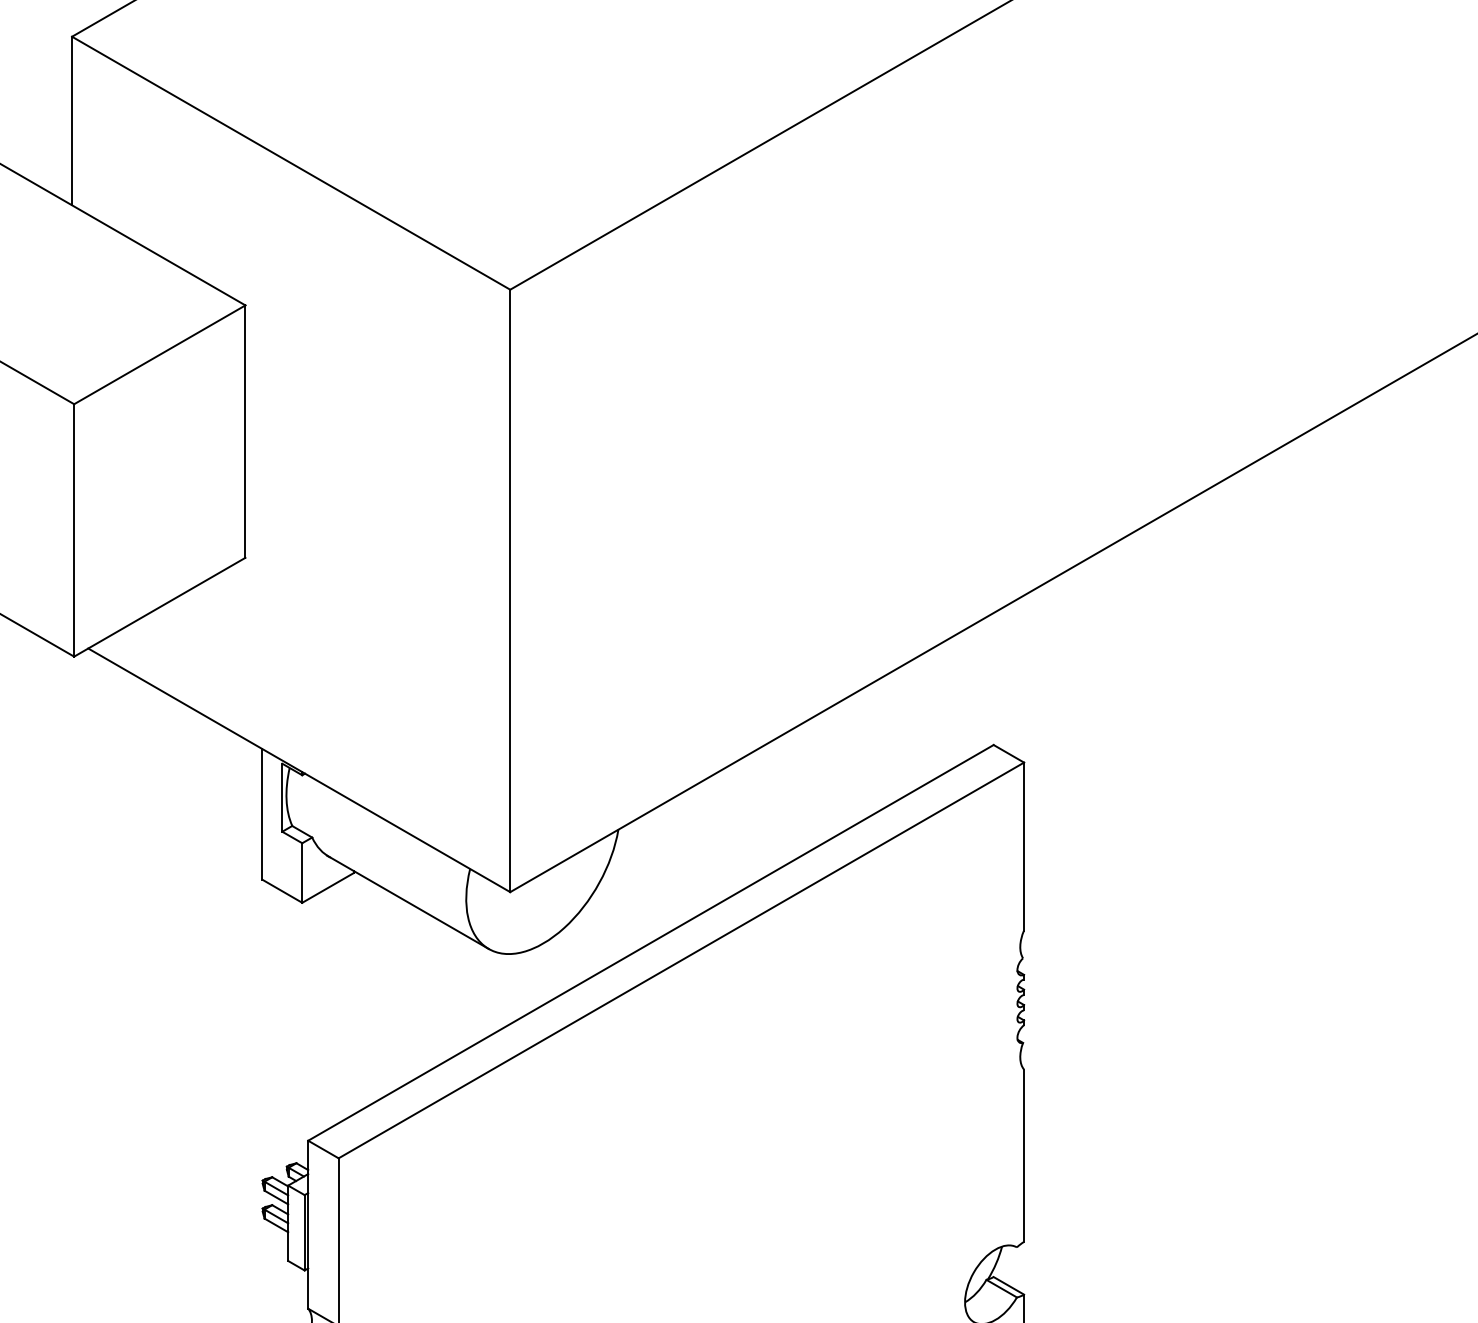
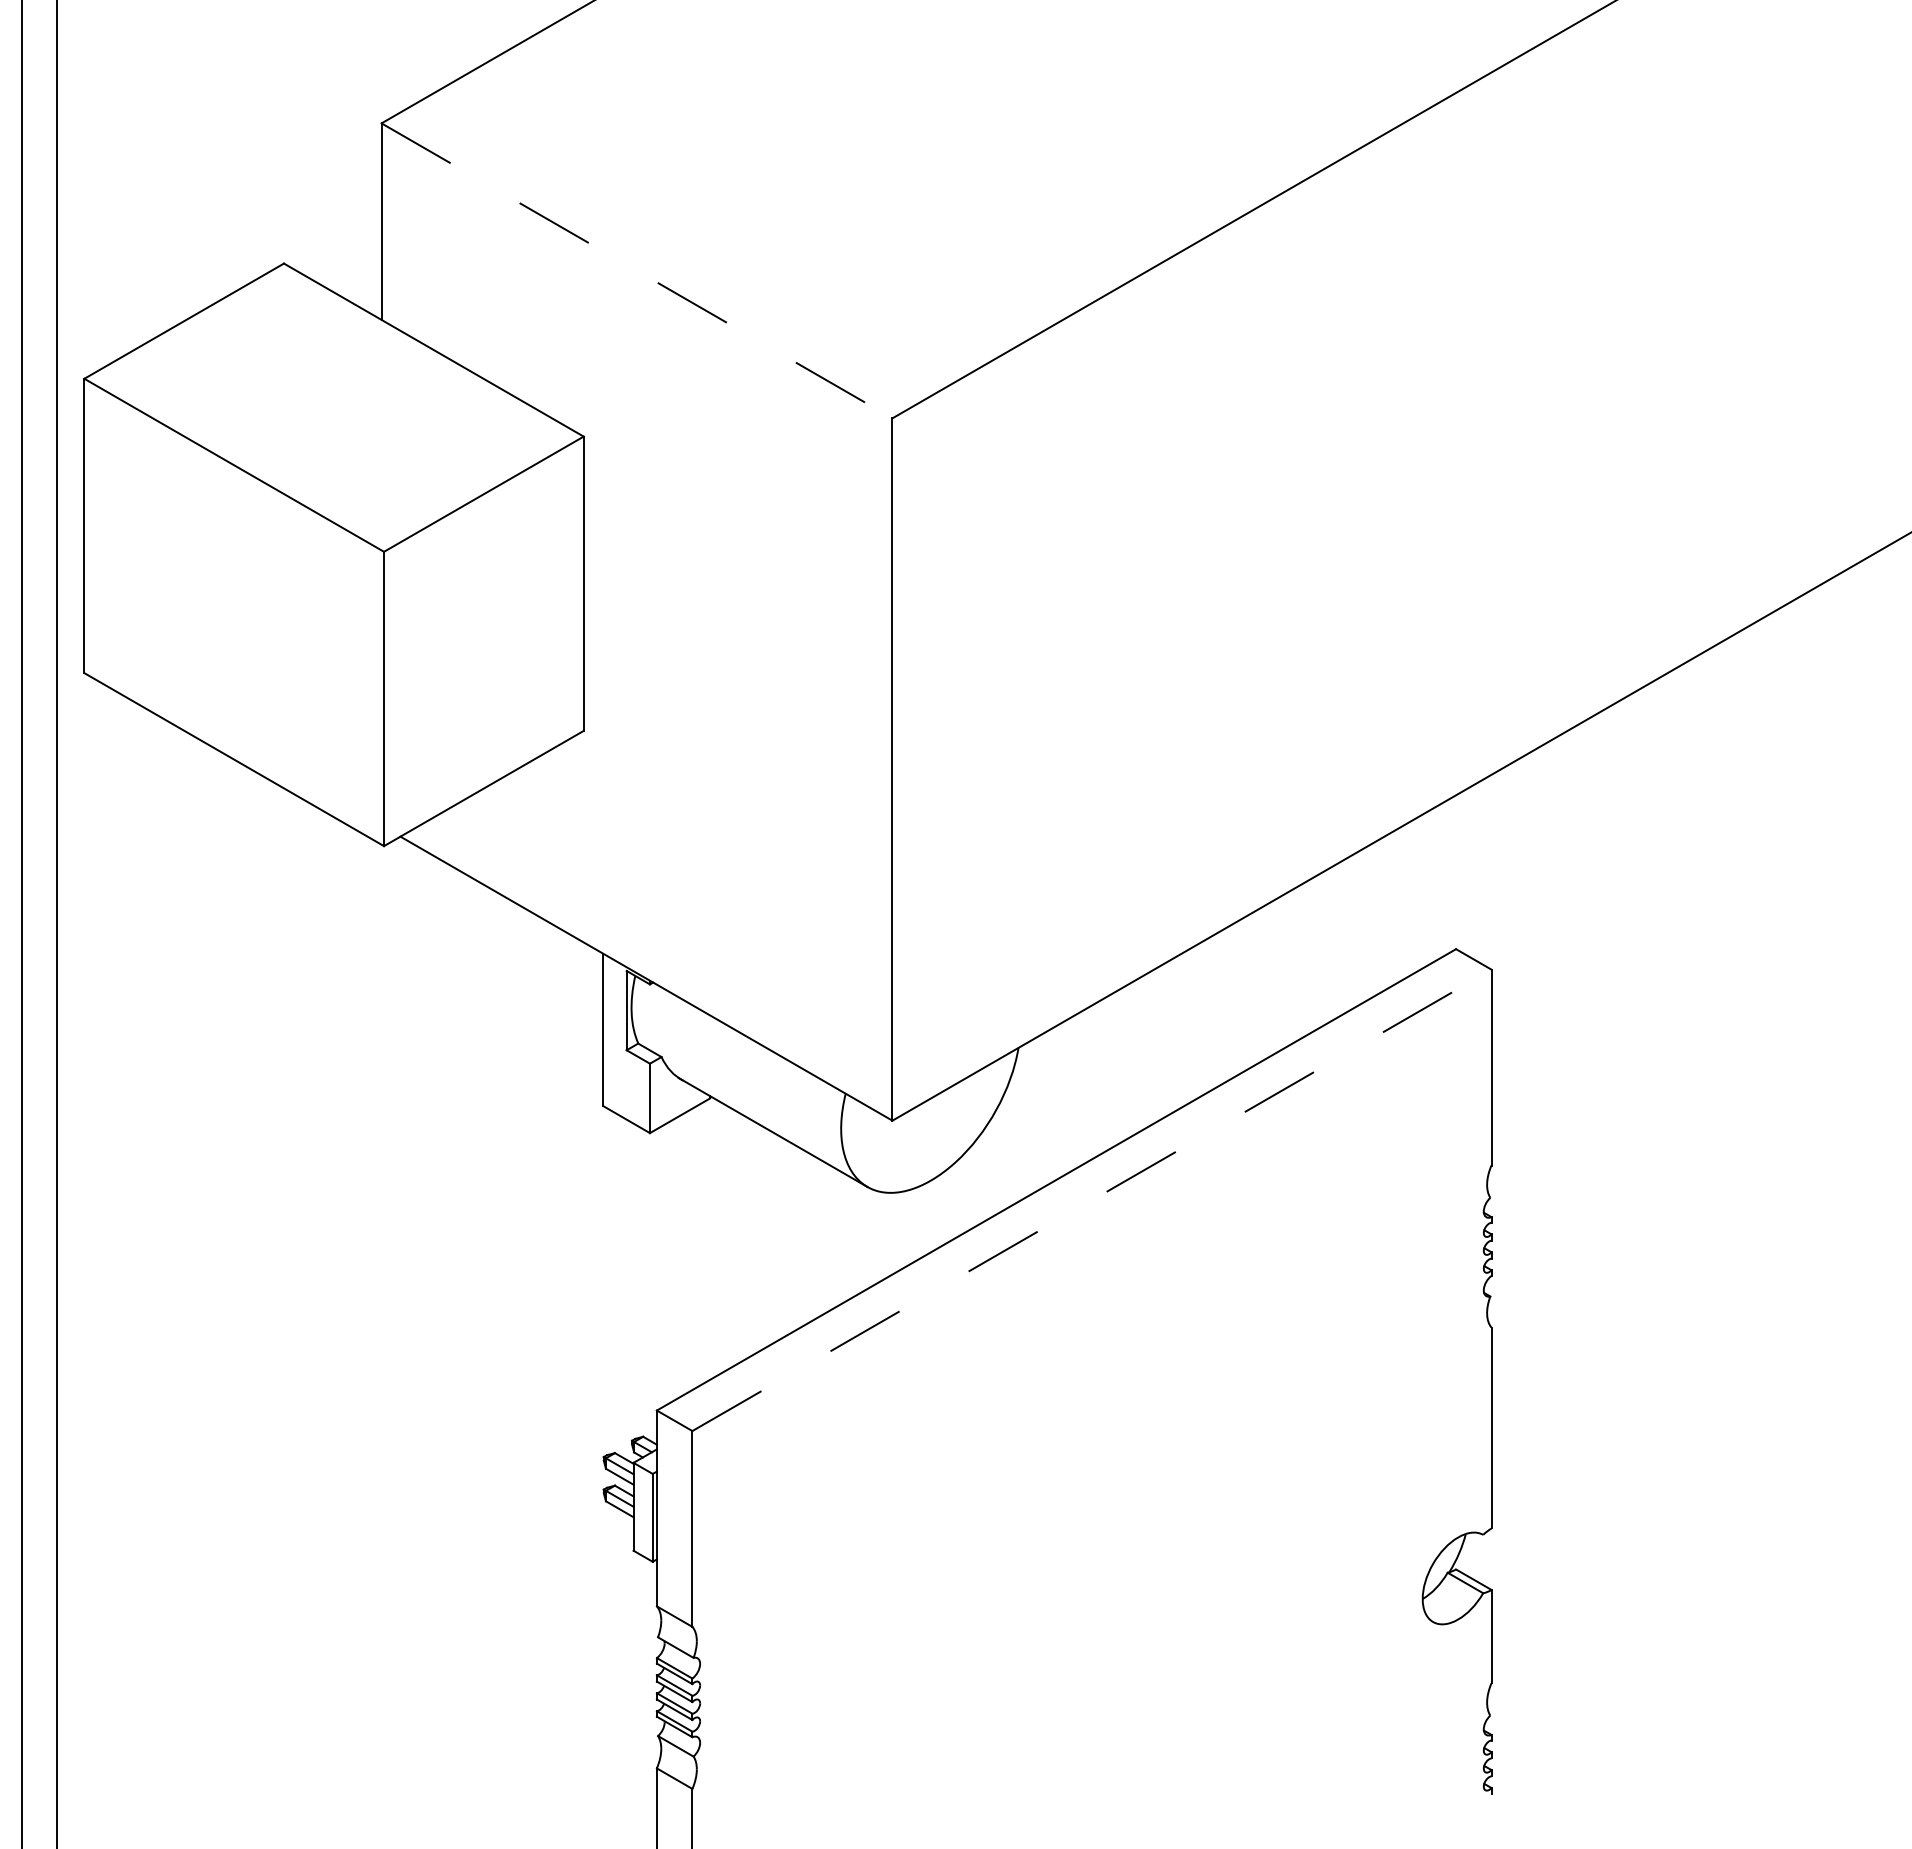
line: (291, 162) -> (637, 270), solid -> dashed
line: (681, 960) -> (1092, 1200), solid -> dashed

